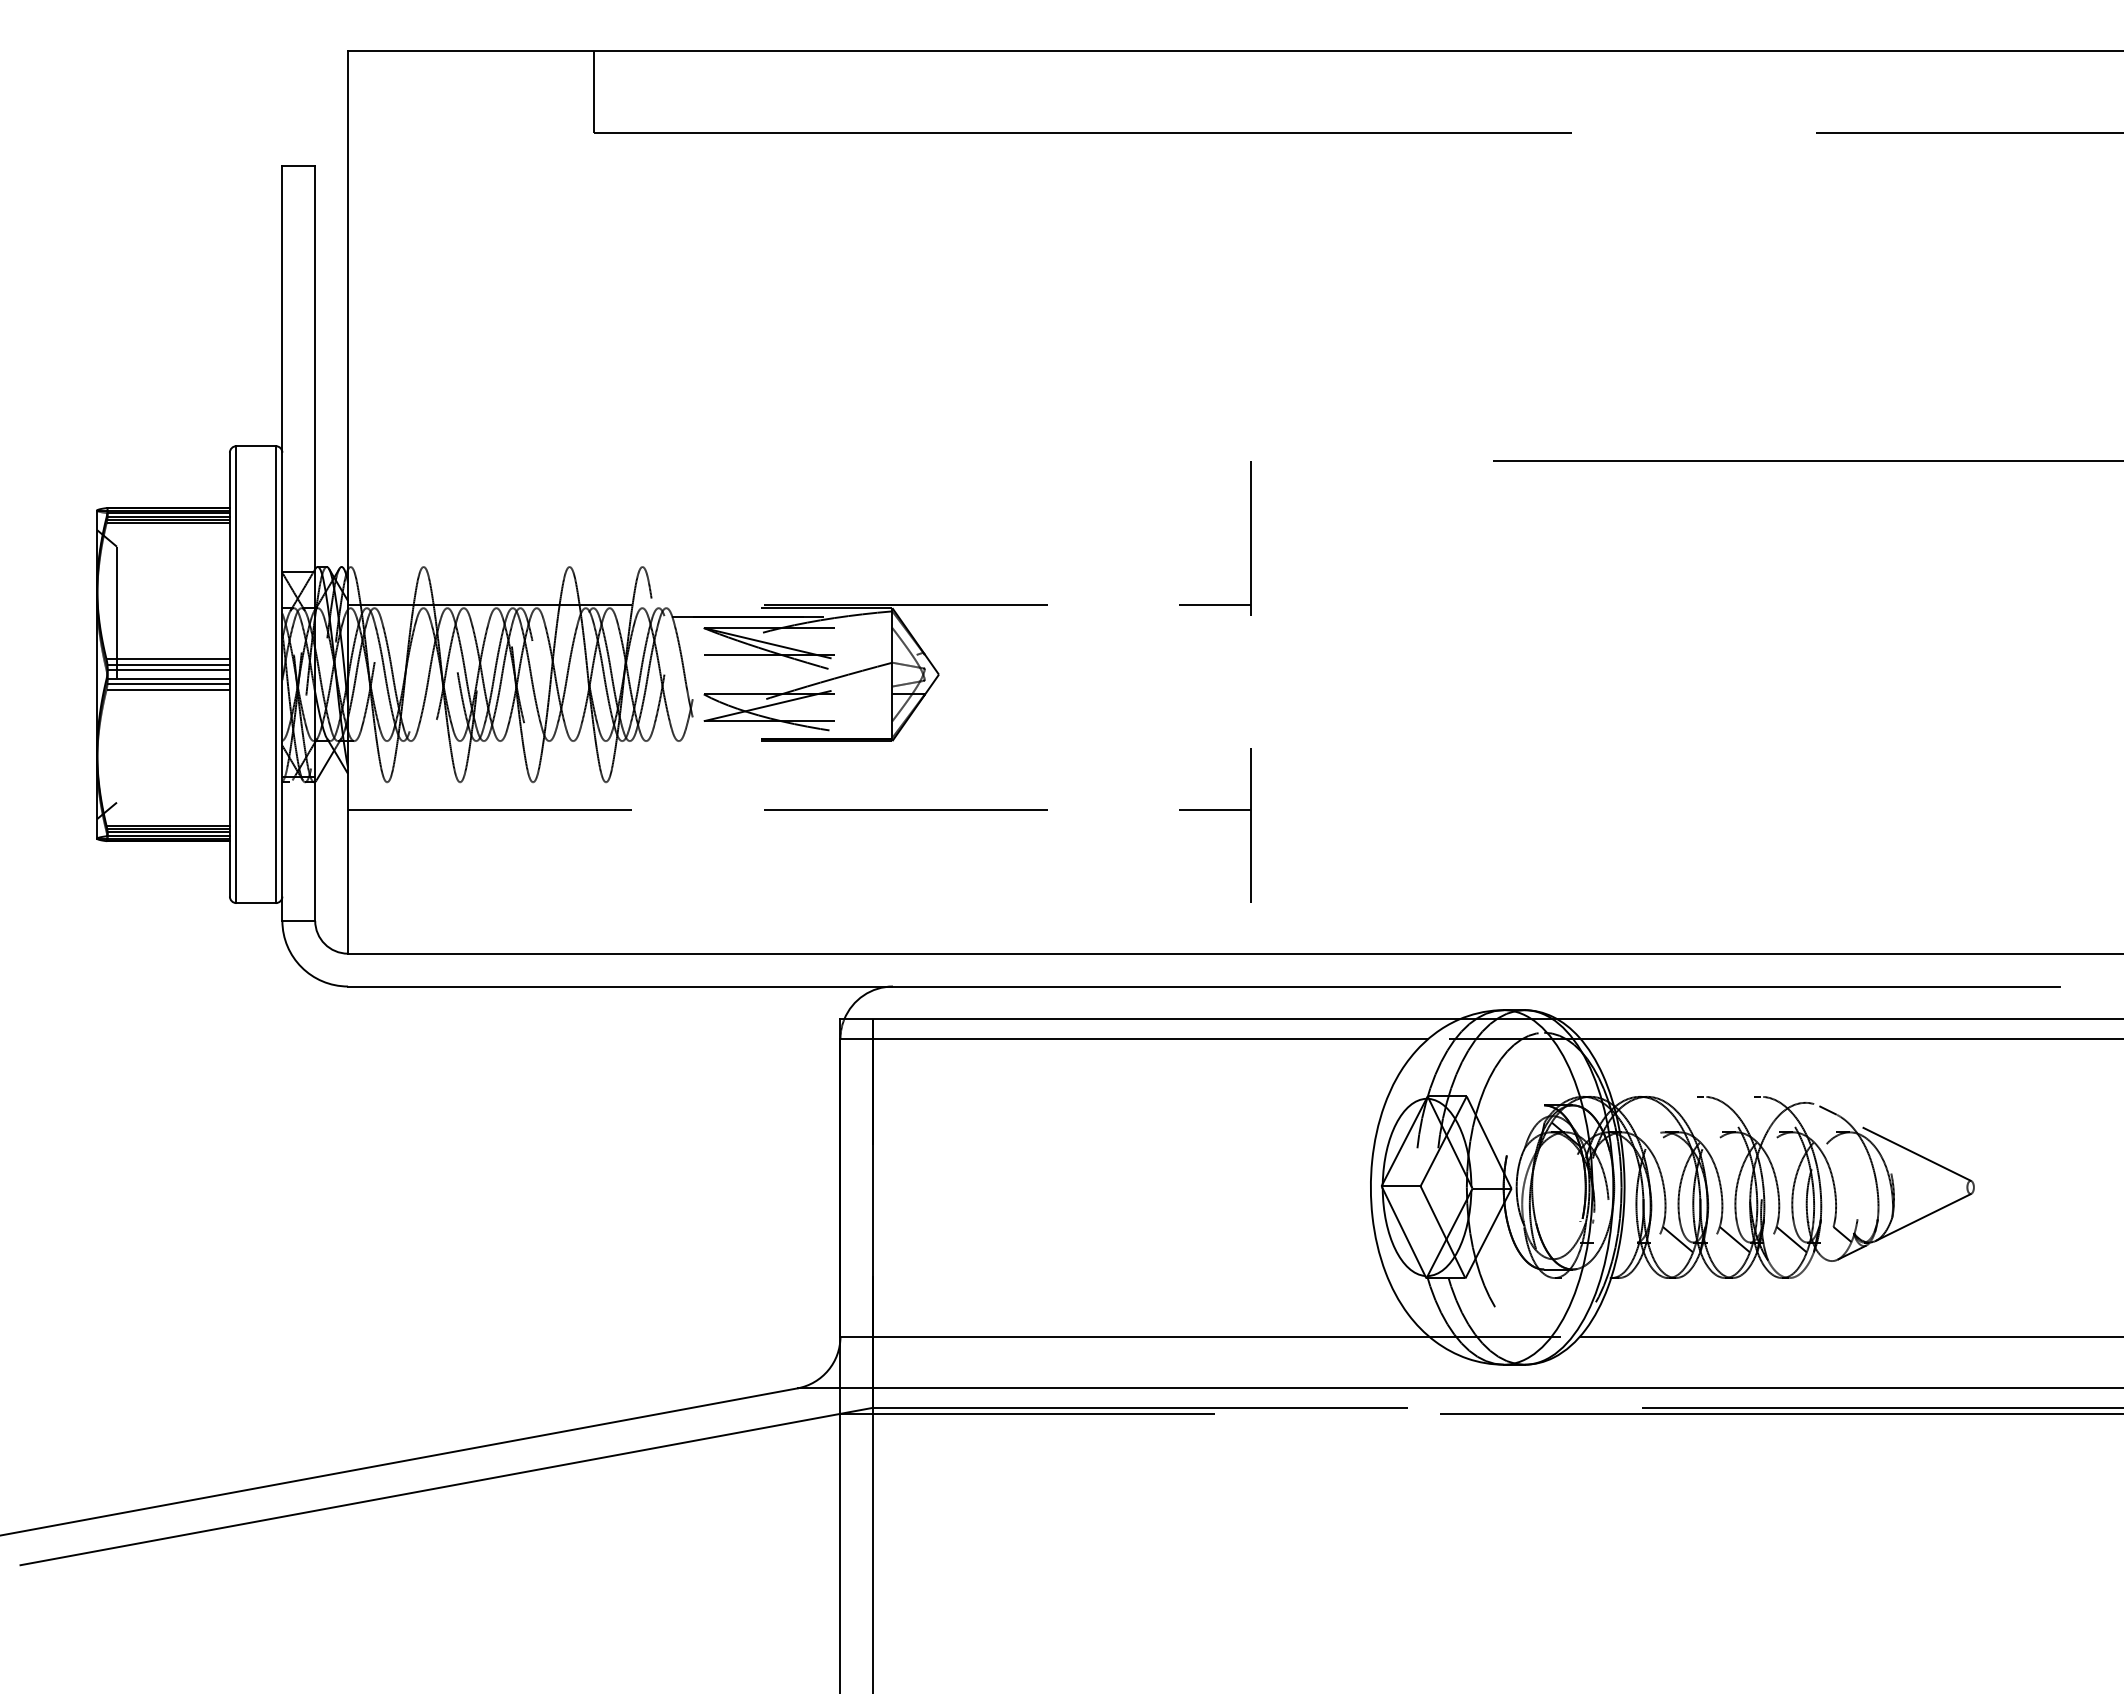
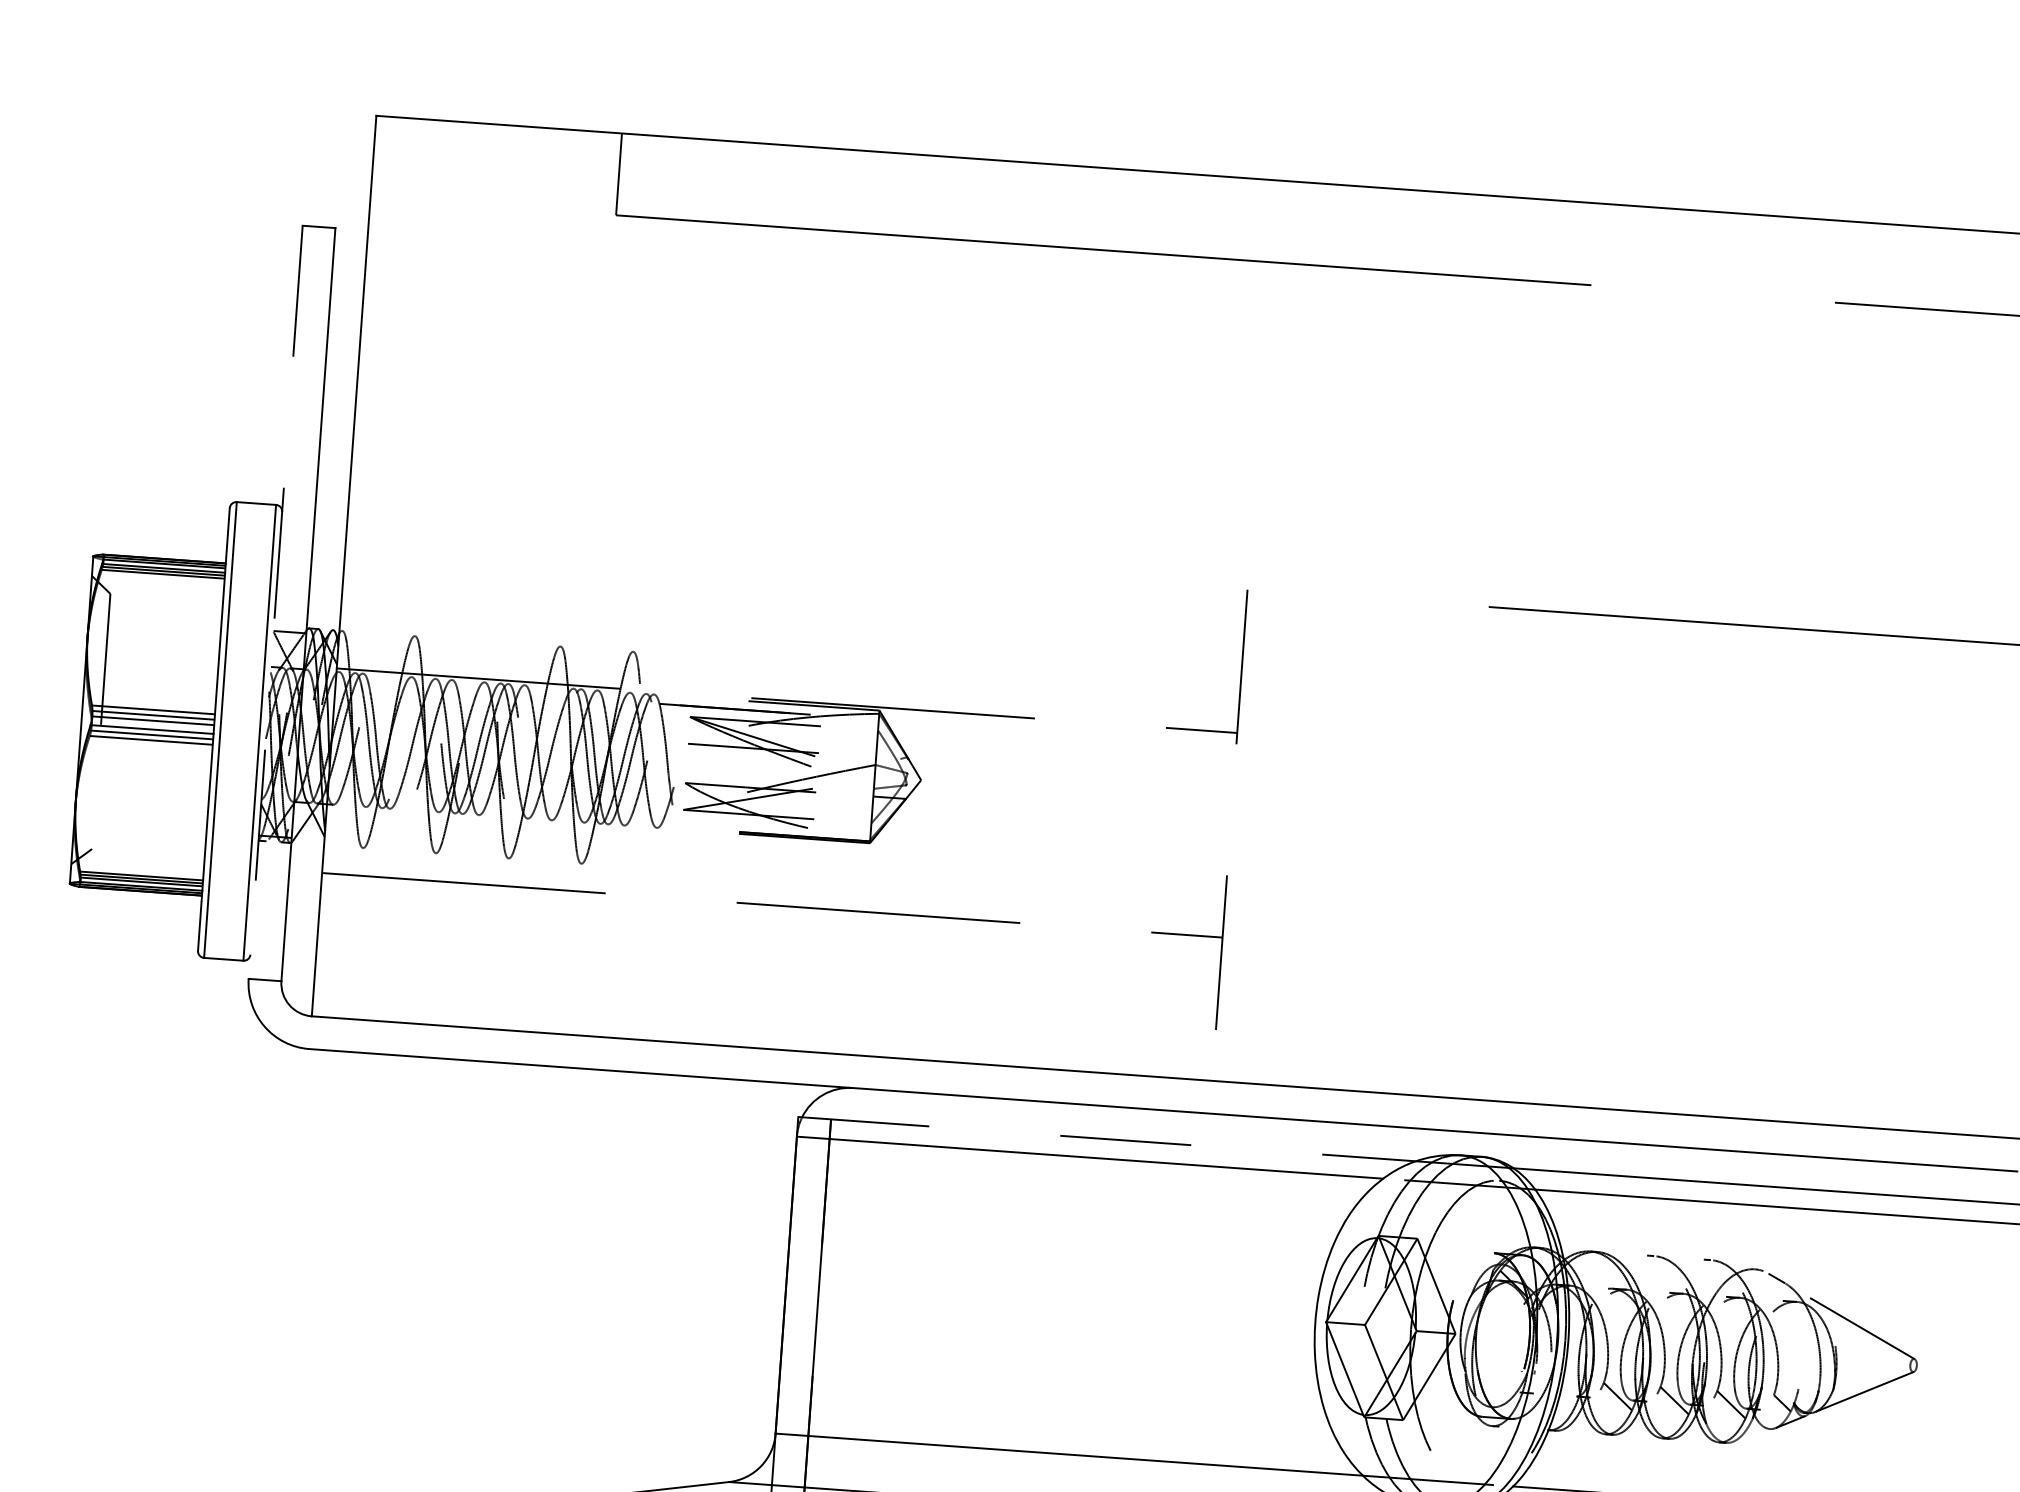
line: (282, 543) -> (275, 602), solid -> dashed
line: (1150, 1019) -> (1107, 1139), solid -> dashed

